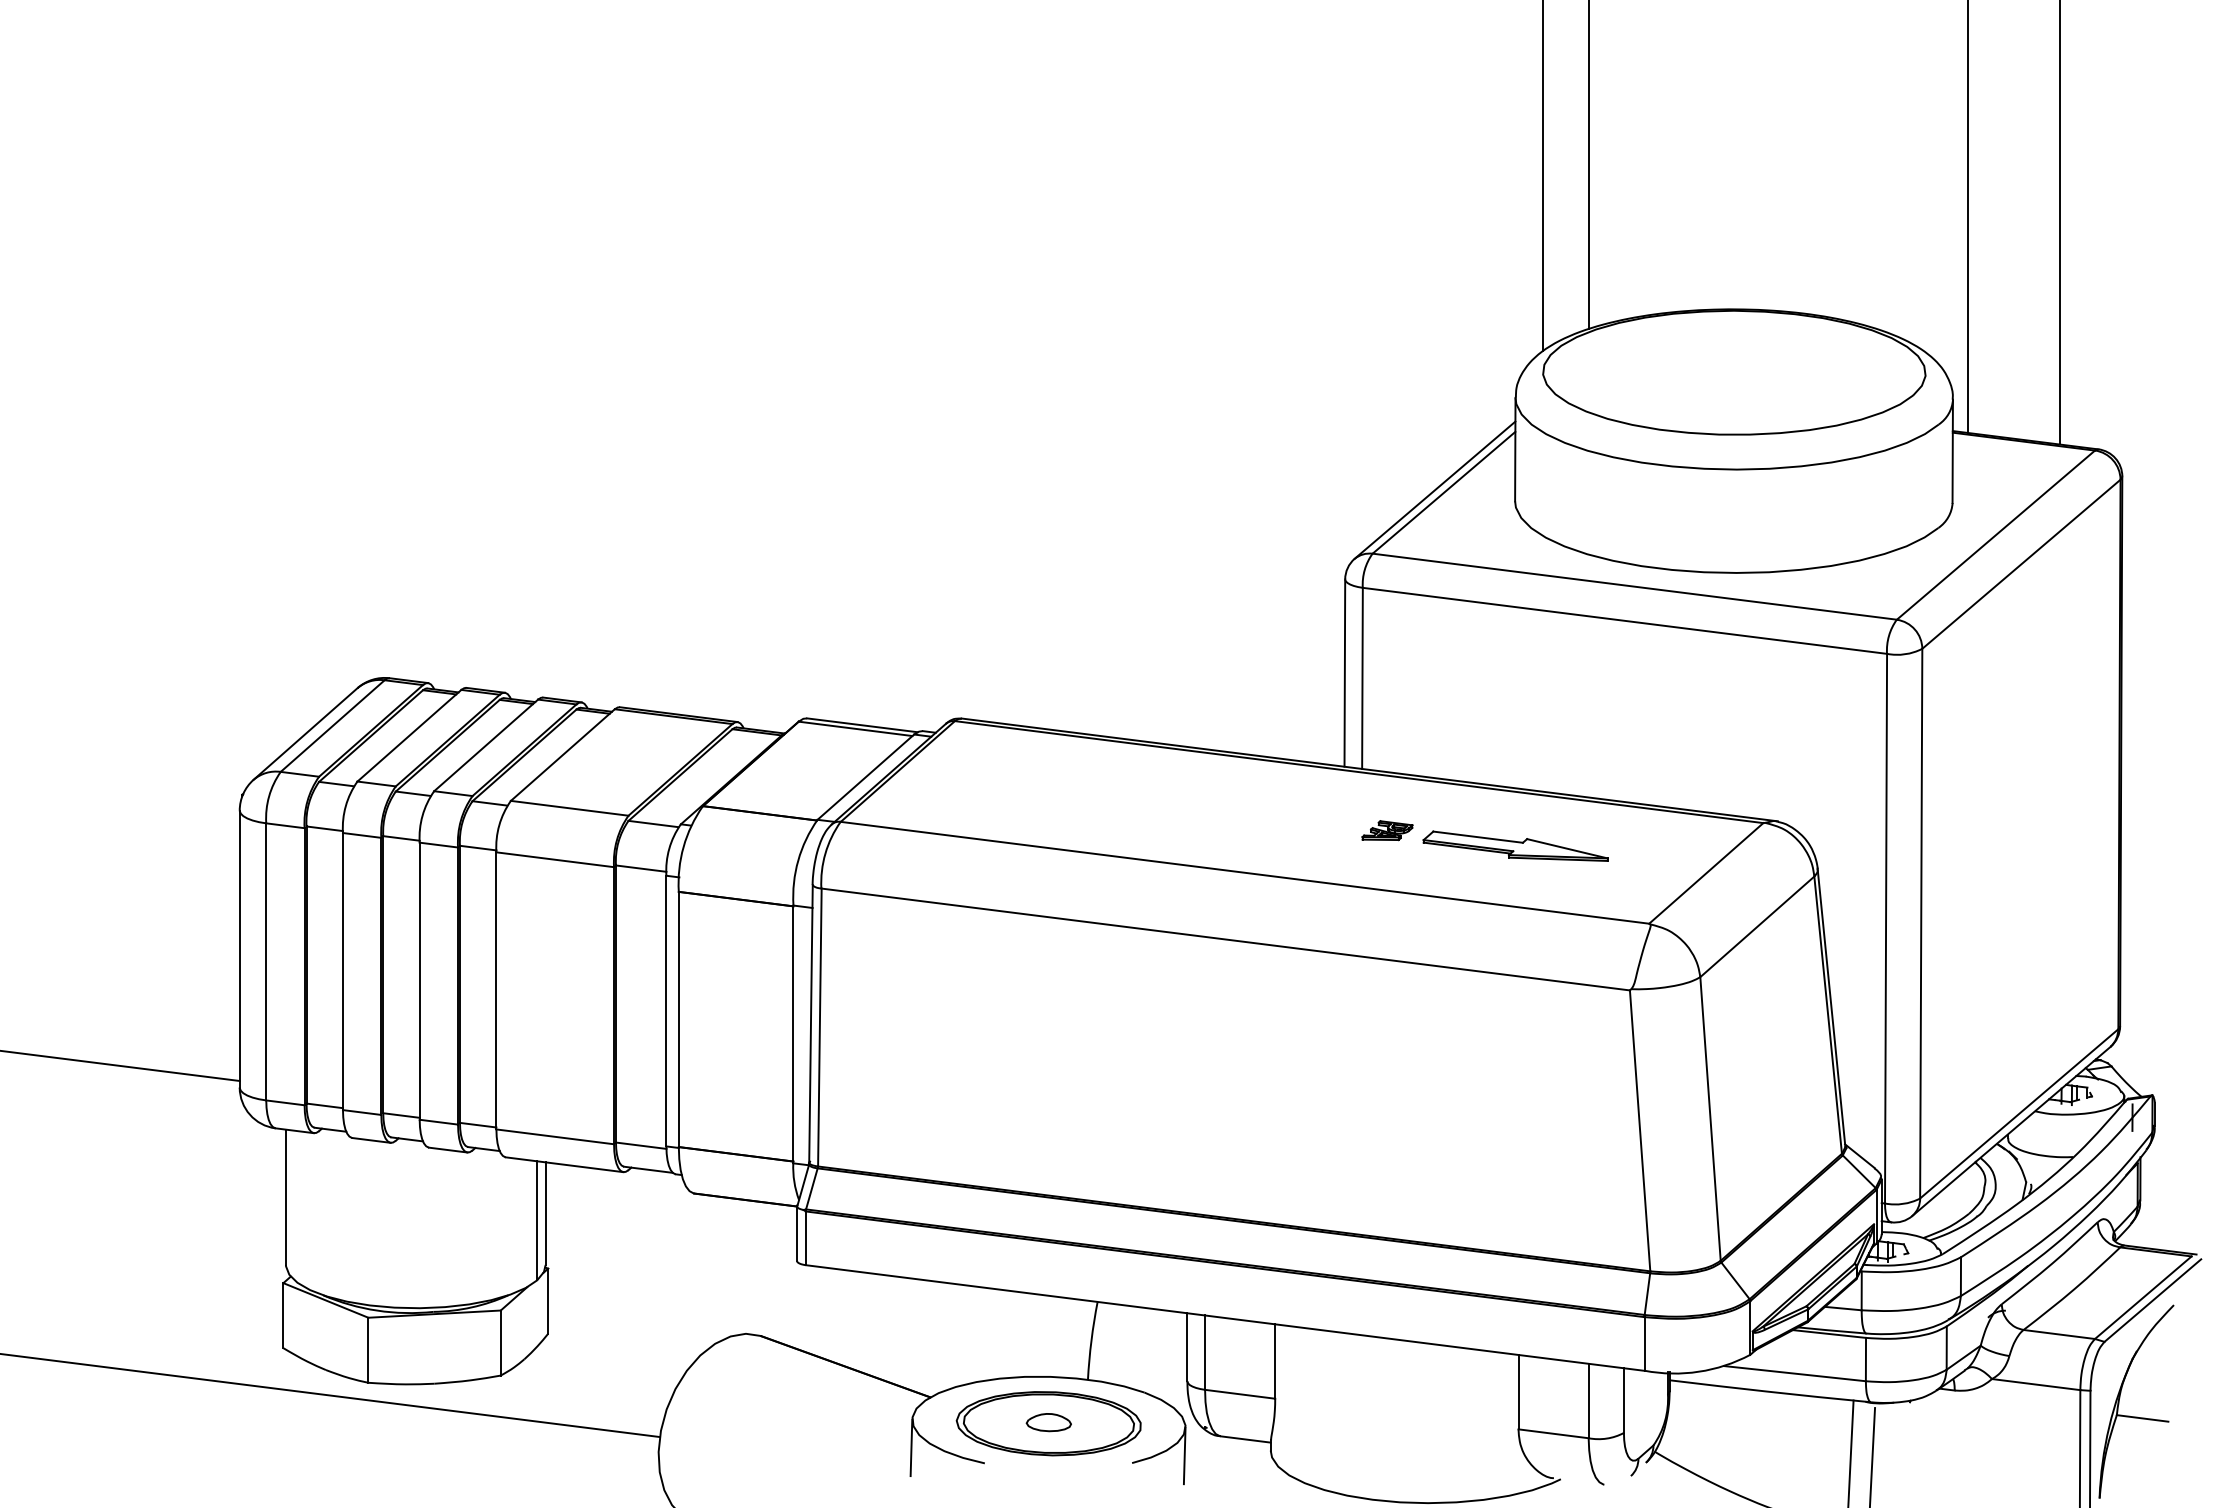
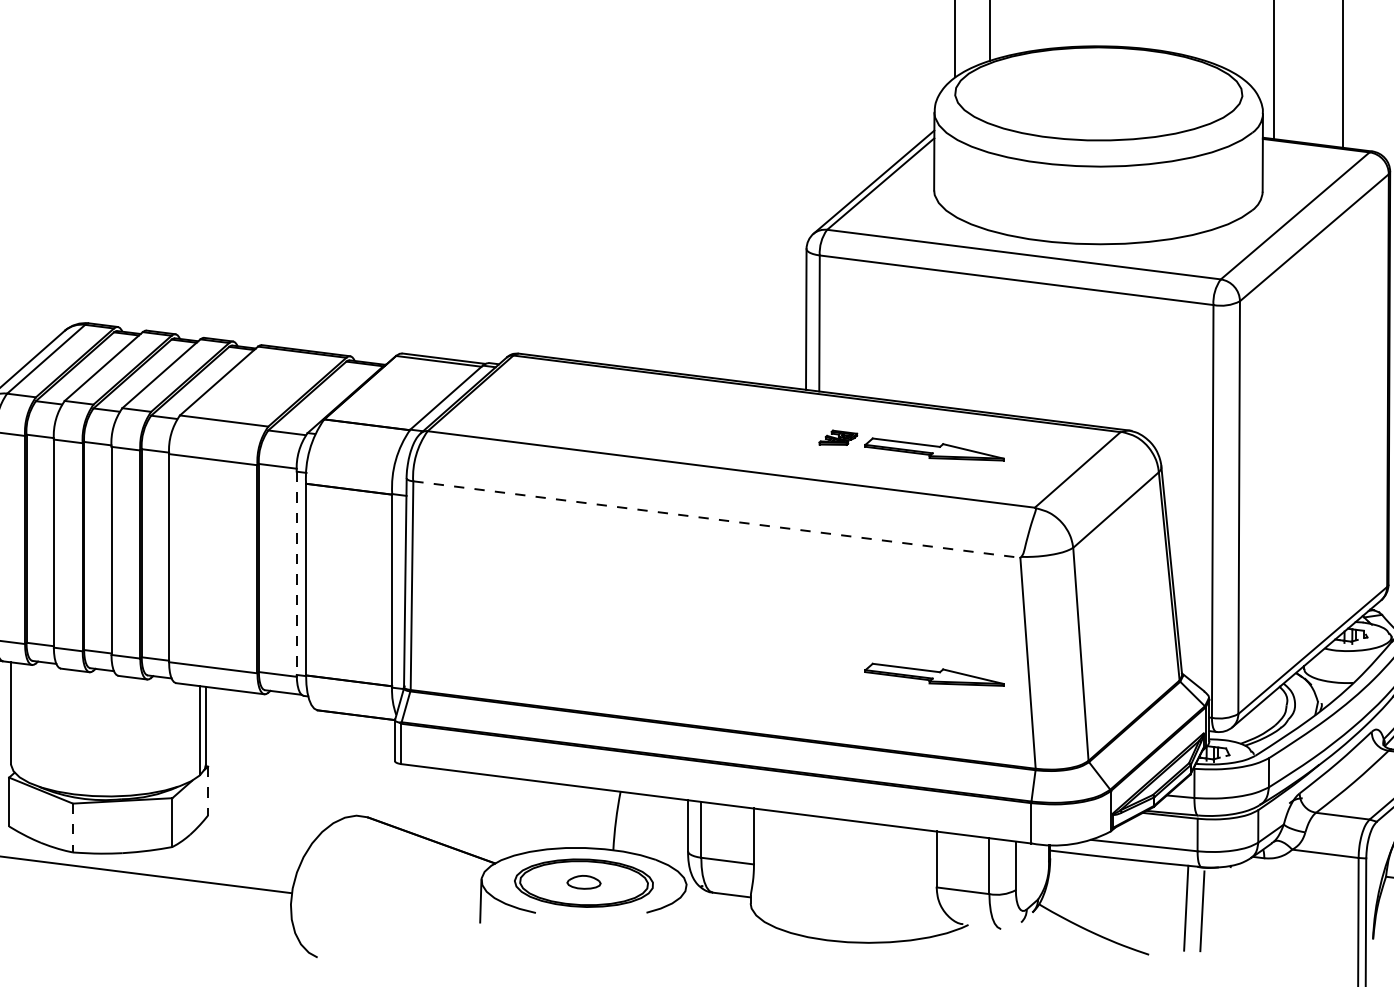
line: (1226, 939) -> (717, 519), solid -> dashed
line: (666, 1011) -> (296, 573), solid -> dashed
part: (1515, 1145) -> (934, 674), added
line: (548, 1301) -> (208, 791), solid -> dashed
line: (368, 1350) -> (73, 828), solid -> dashed
line: (1184, 1455) -> (685, 907), removed

